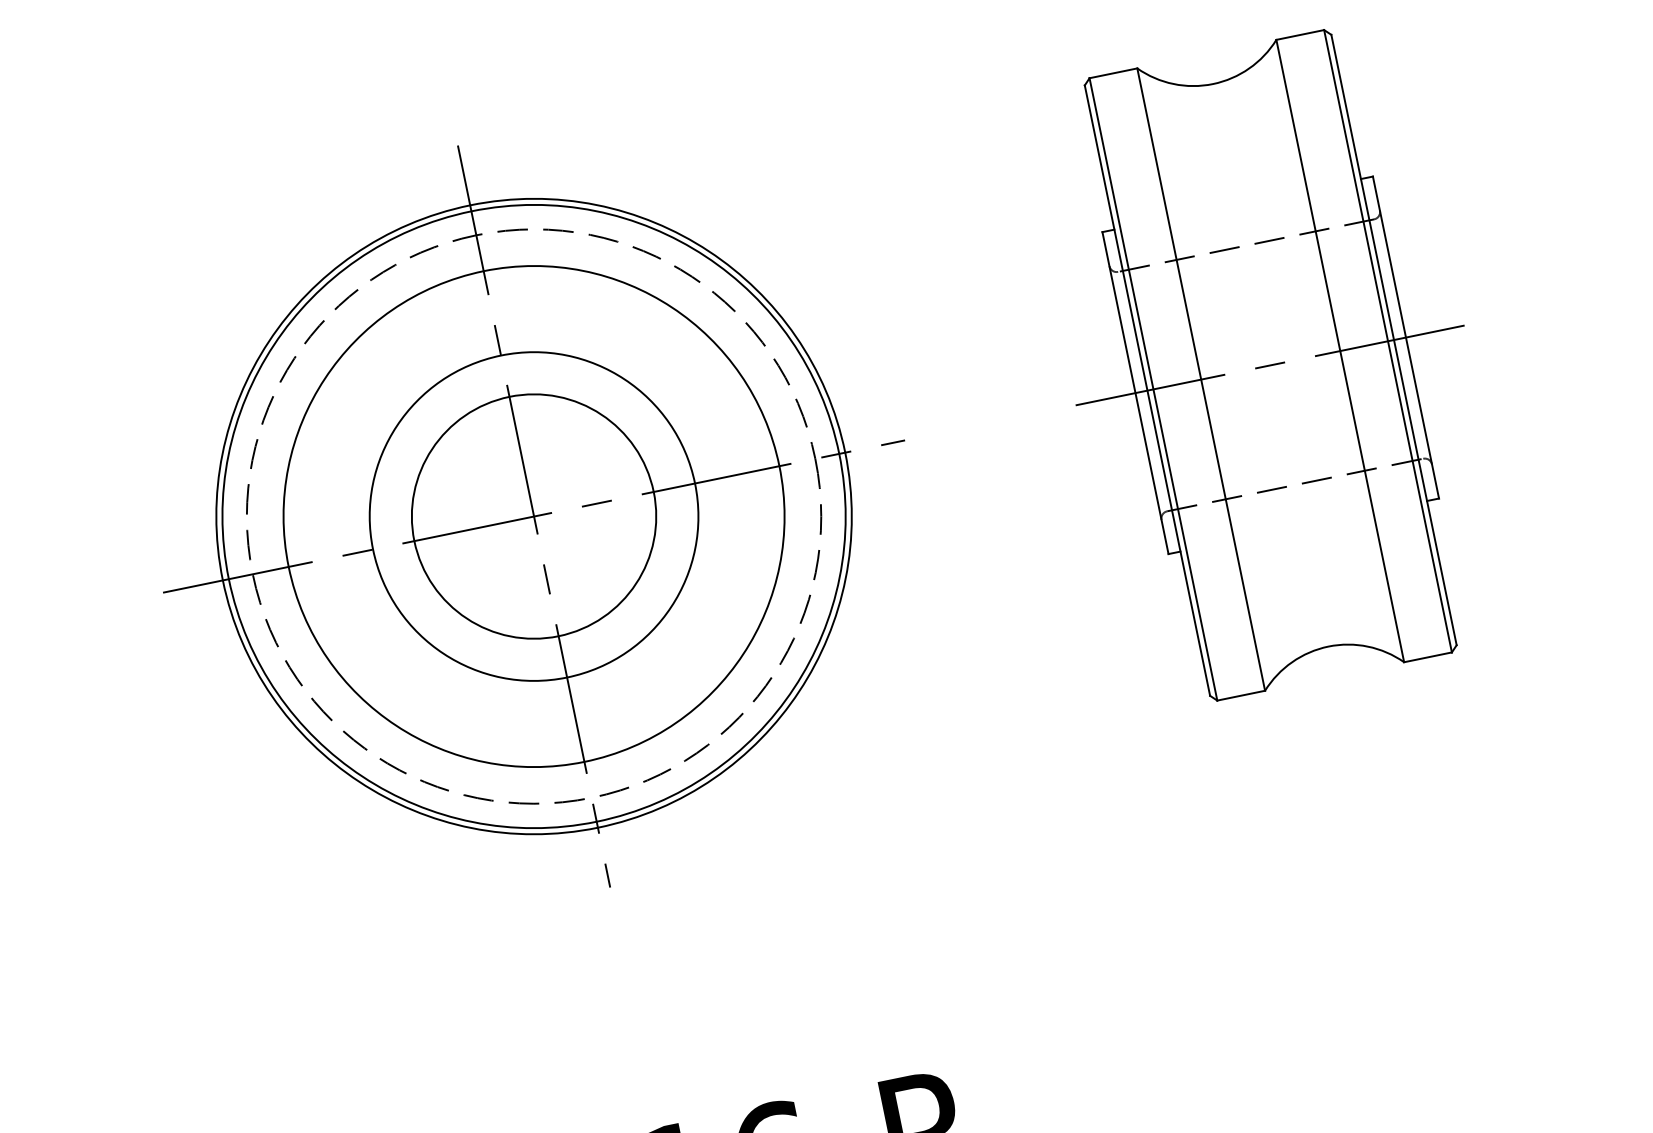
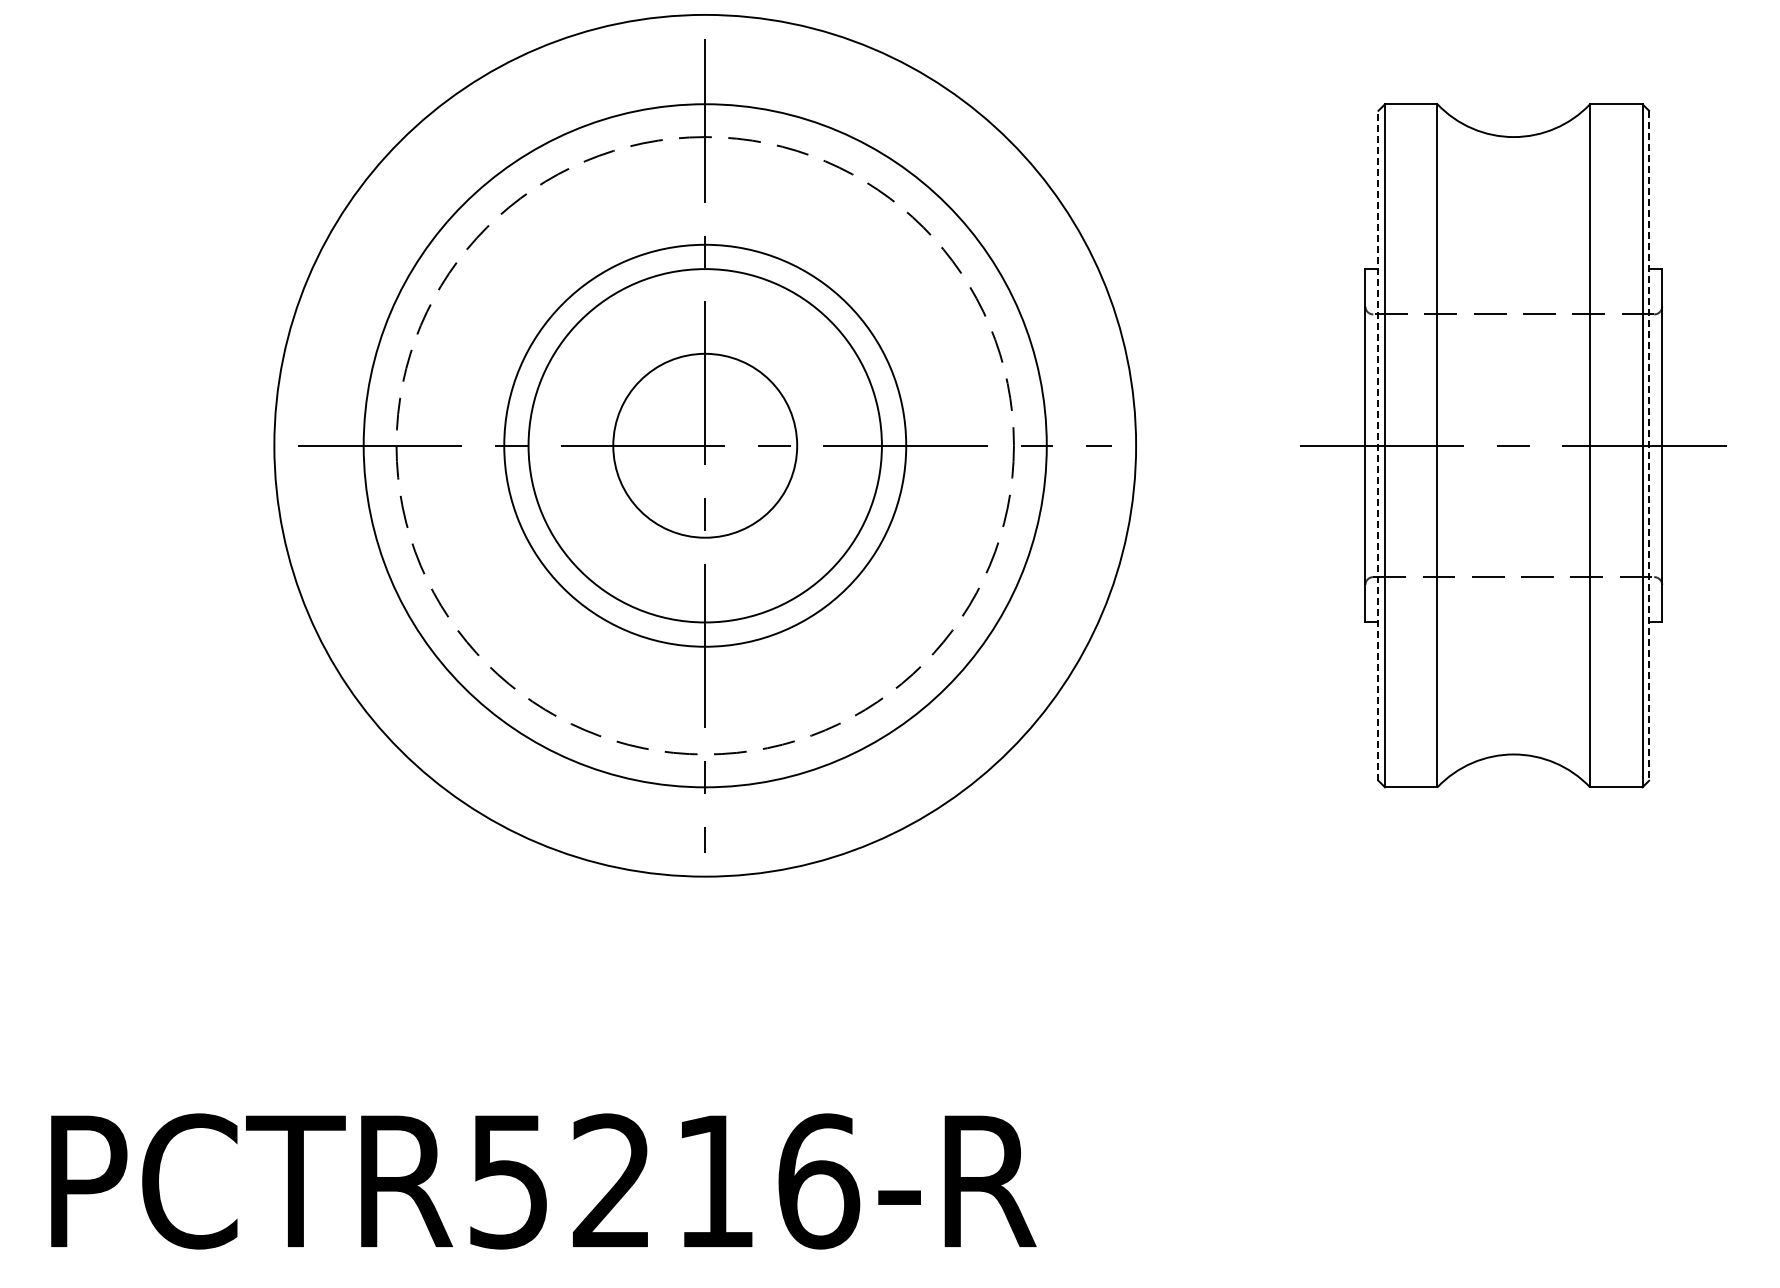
line: (1394, 339) -> (1649, 445), solid -> dashed
line: (1147, 390) -> (1378, 445), solid -> dashed
circle: (533, 516) -> (704, 445), size x0.7
circle: (533, 516) -> (704, 445), size x1.6
circle: (534, 516) -> (705, 445), size x0.6

